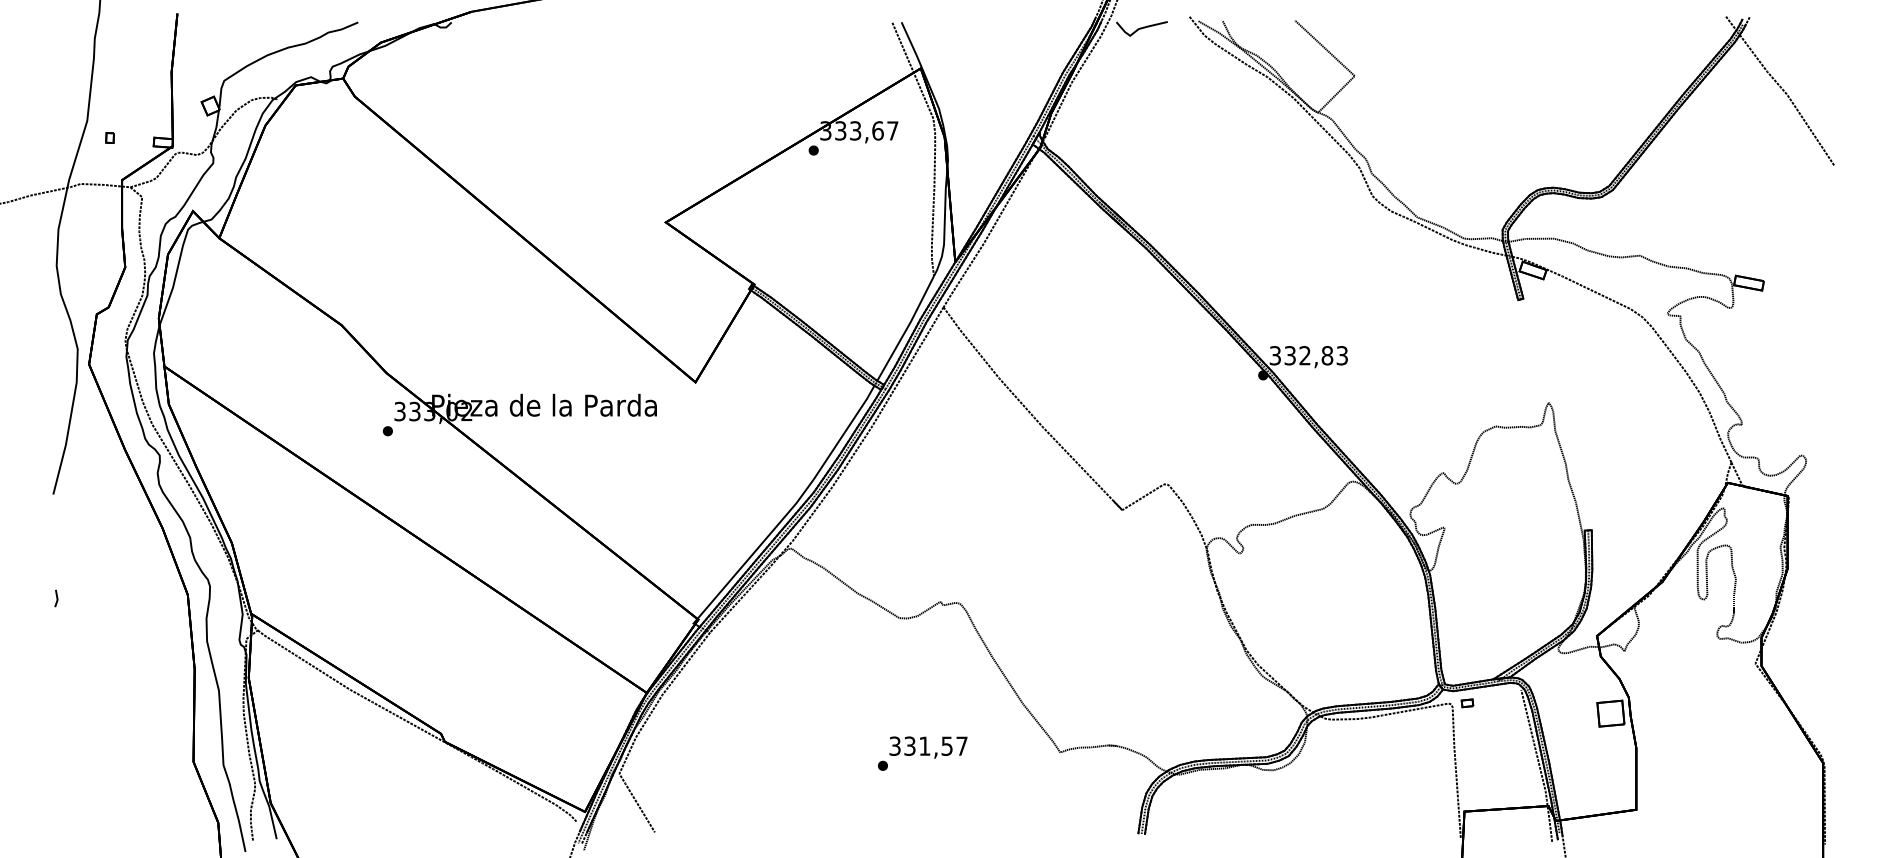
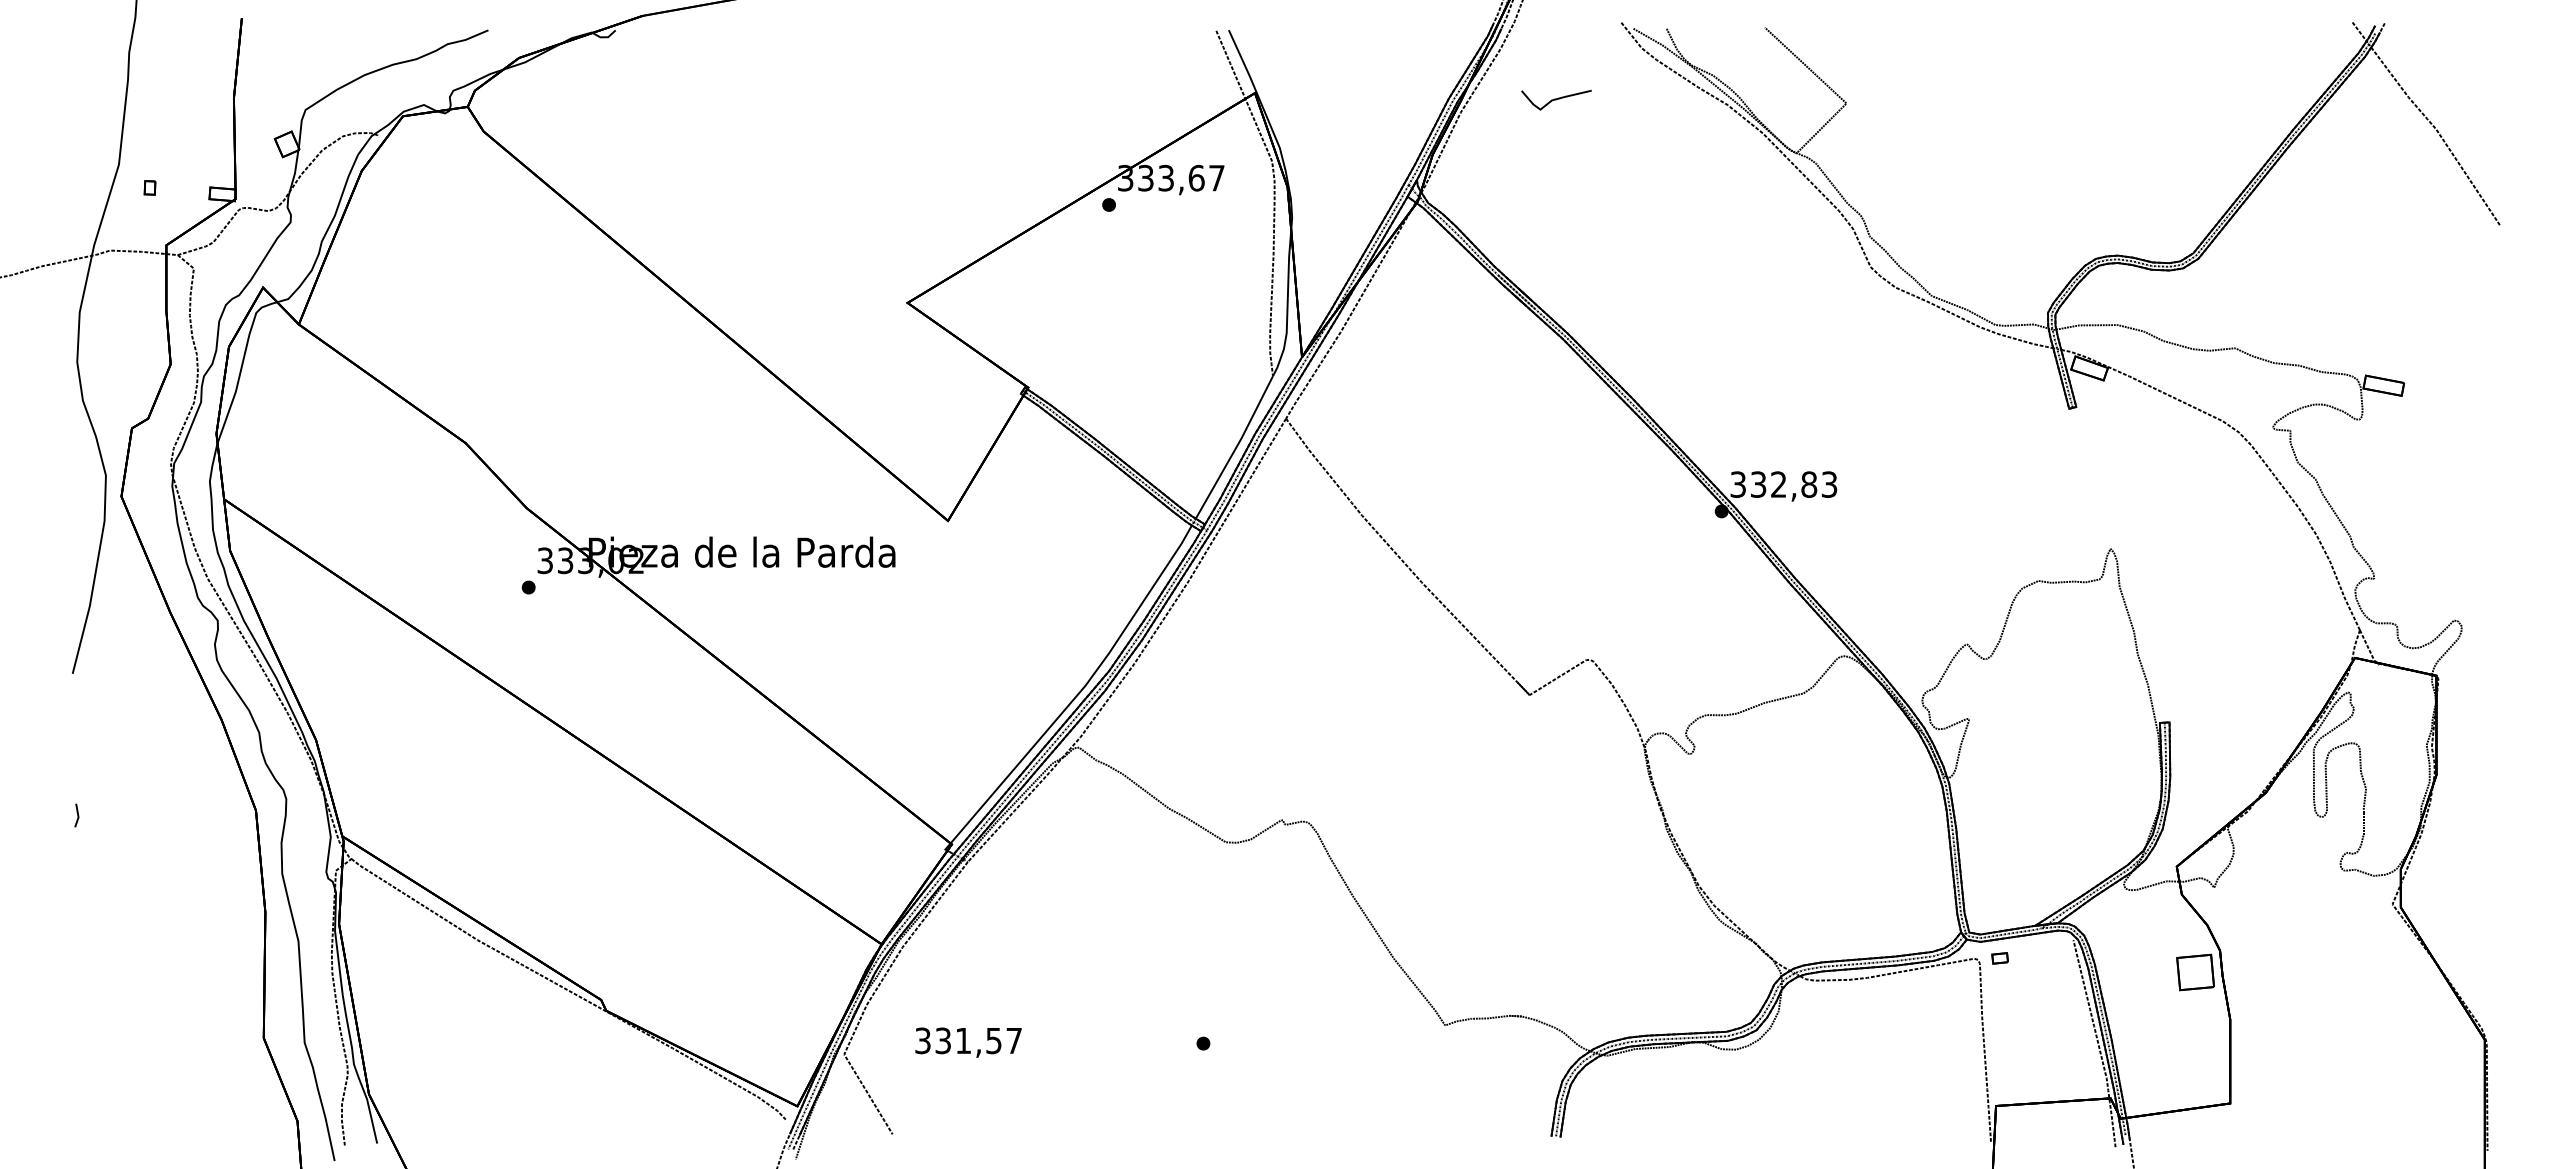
curve: (1141, 29) -> (1556, 100), moved
text: (928, 747) -> (968, 1042), moved

